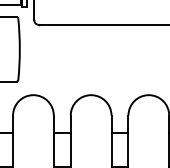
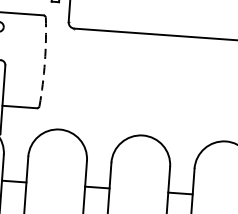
arc: (19, 49) -> (44, 62), solid -> dashed

